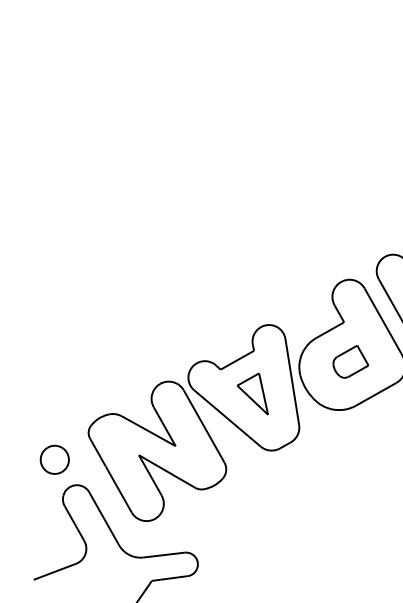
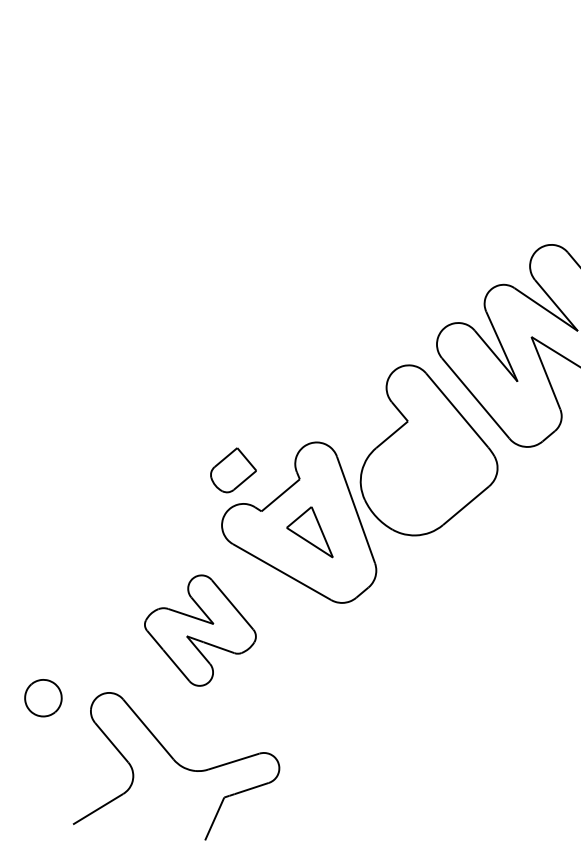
part: (351, 362) -> (233, 470), moved
part: (157, 451) -> (200, 630), size x0.6
part: (54, 460) -> (43, 698), moved

